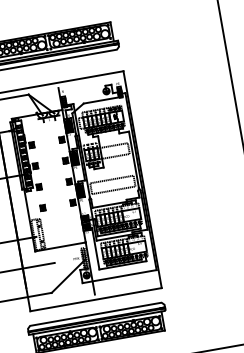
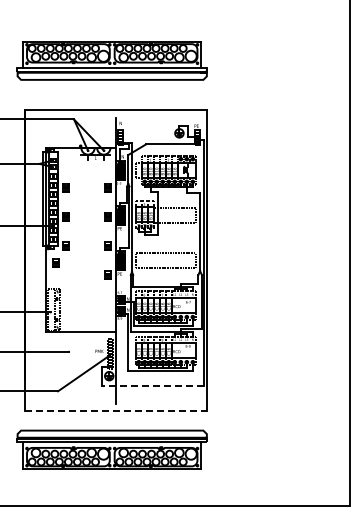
part: (42, 207) -> (55, 262), moved
line: (119, 276) -> (152, 385), solid -> dashed
line: (96, 299) -> (116, 410), solid -> dashed

